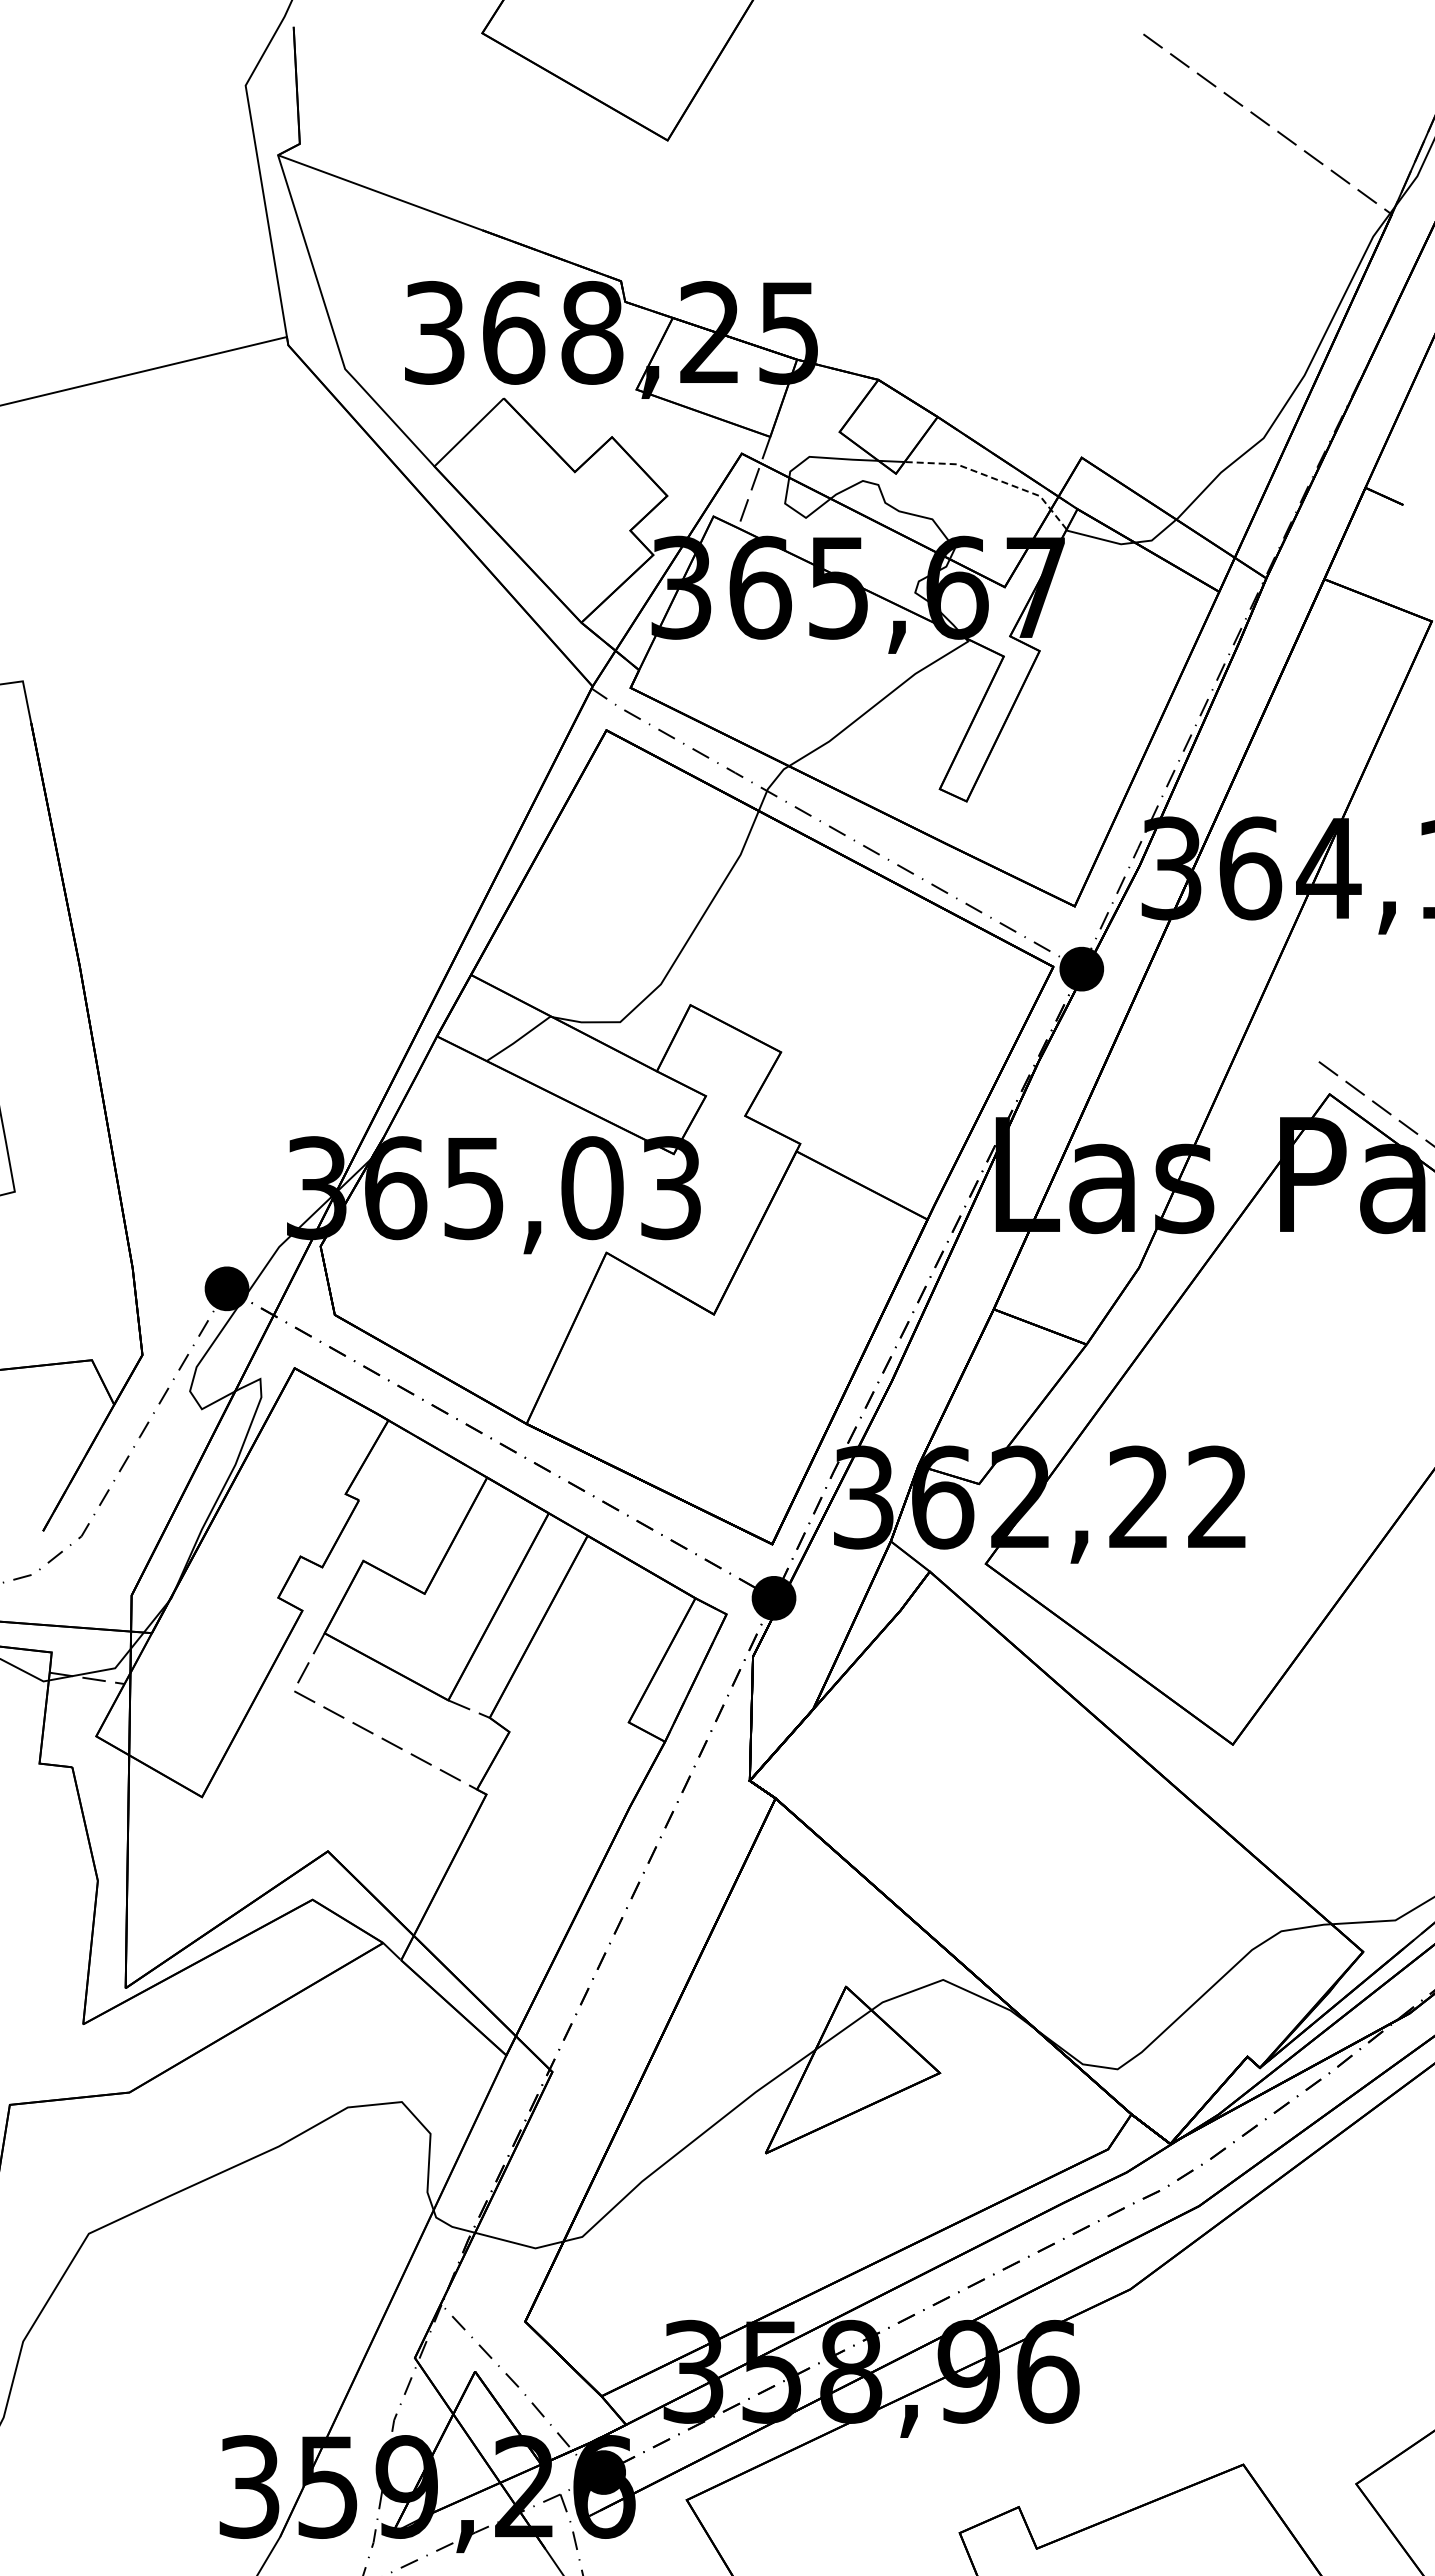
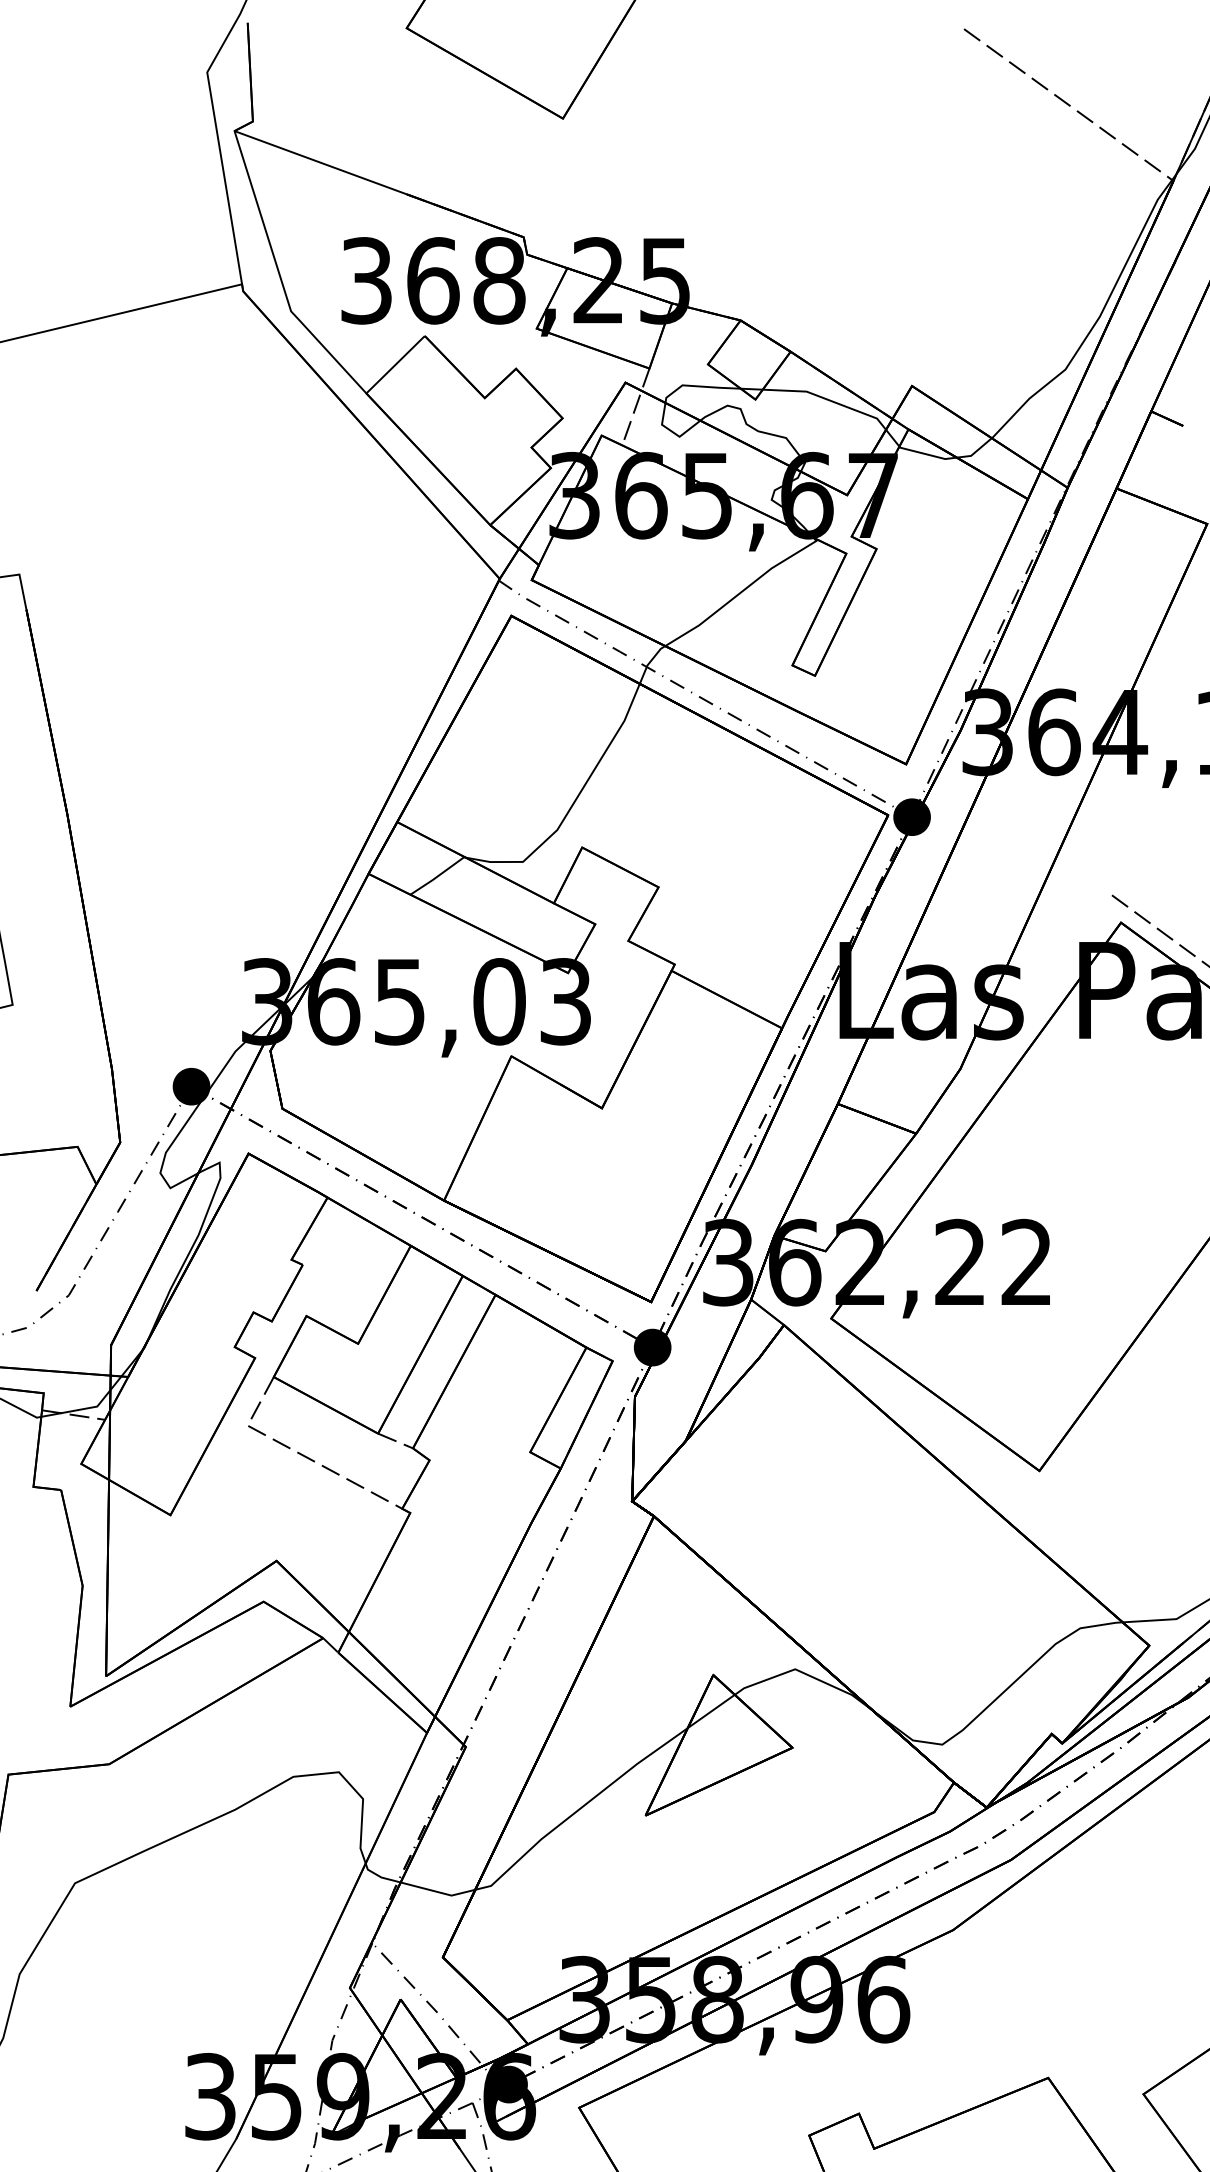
line: (993, 478) -> (837, 403), dashed -> solid

